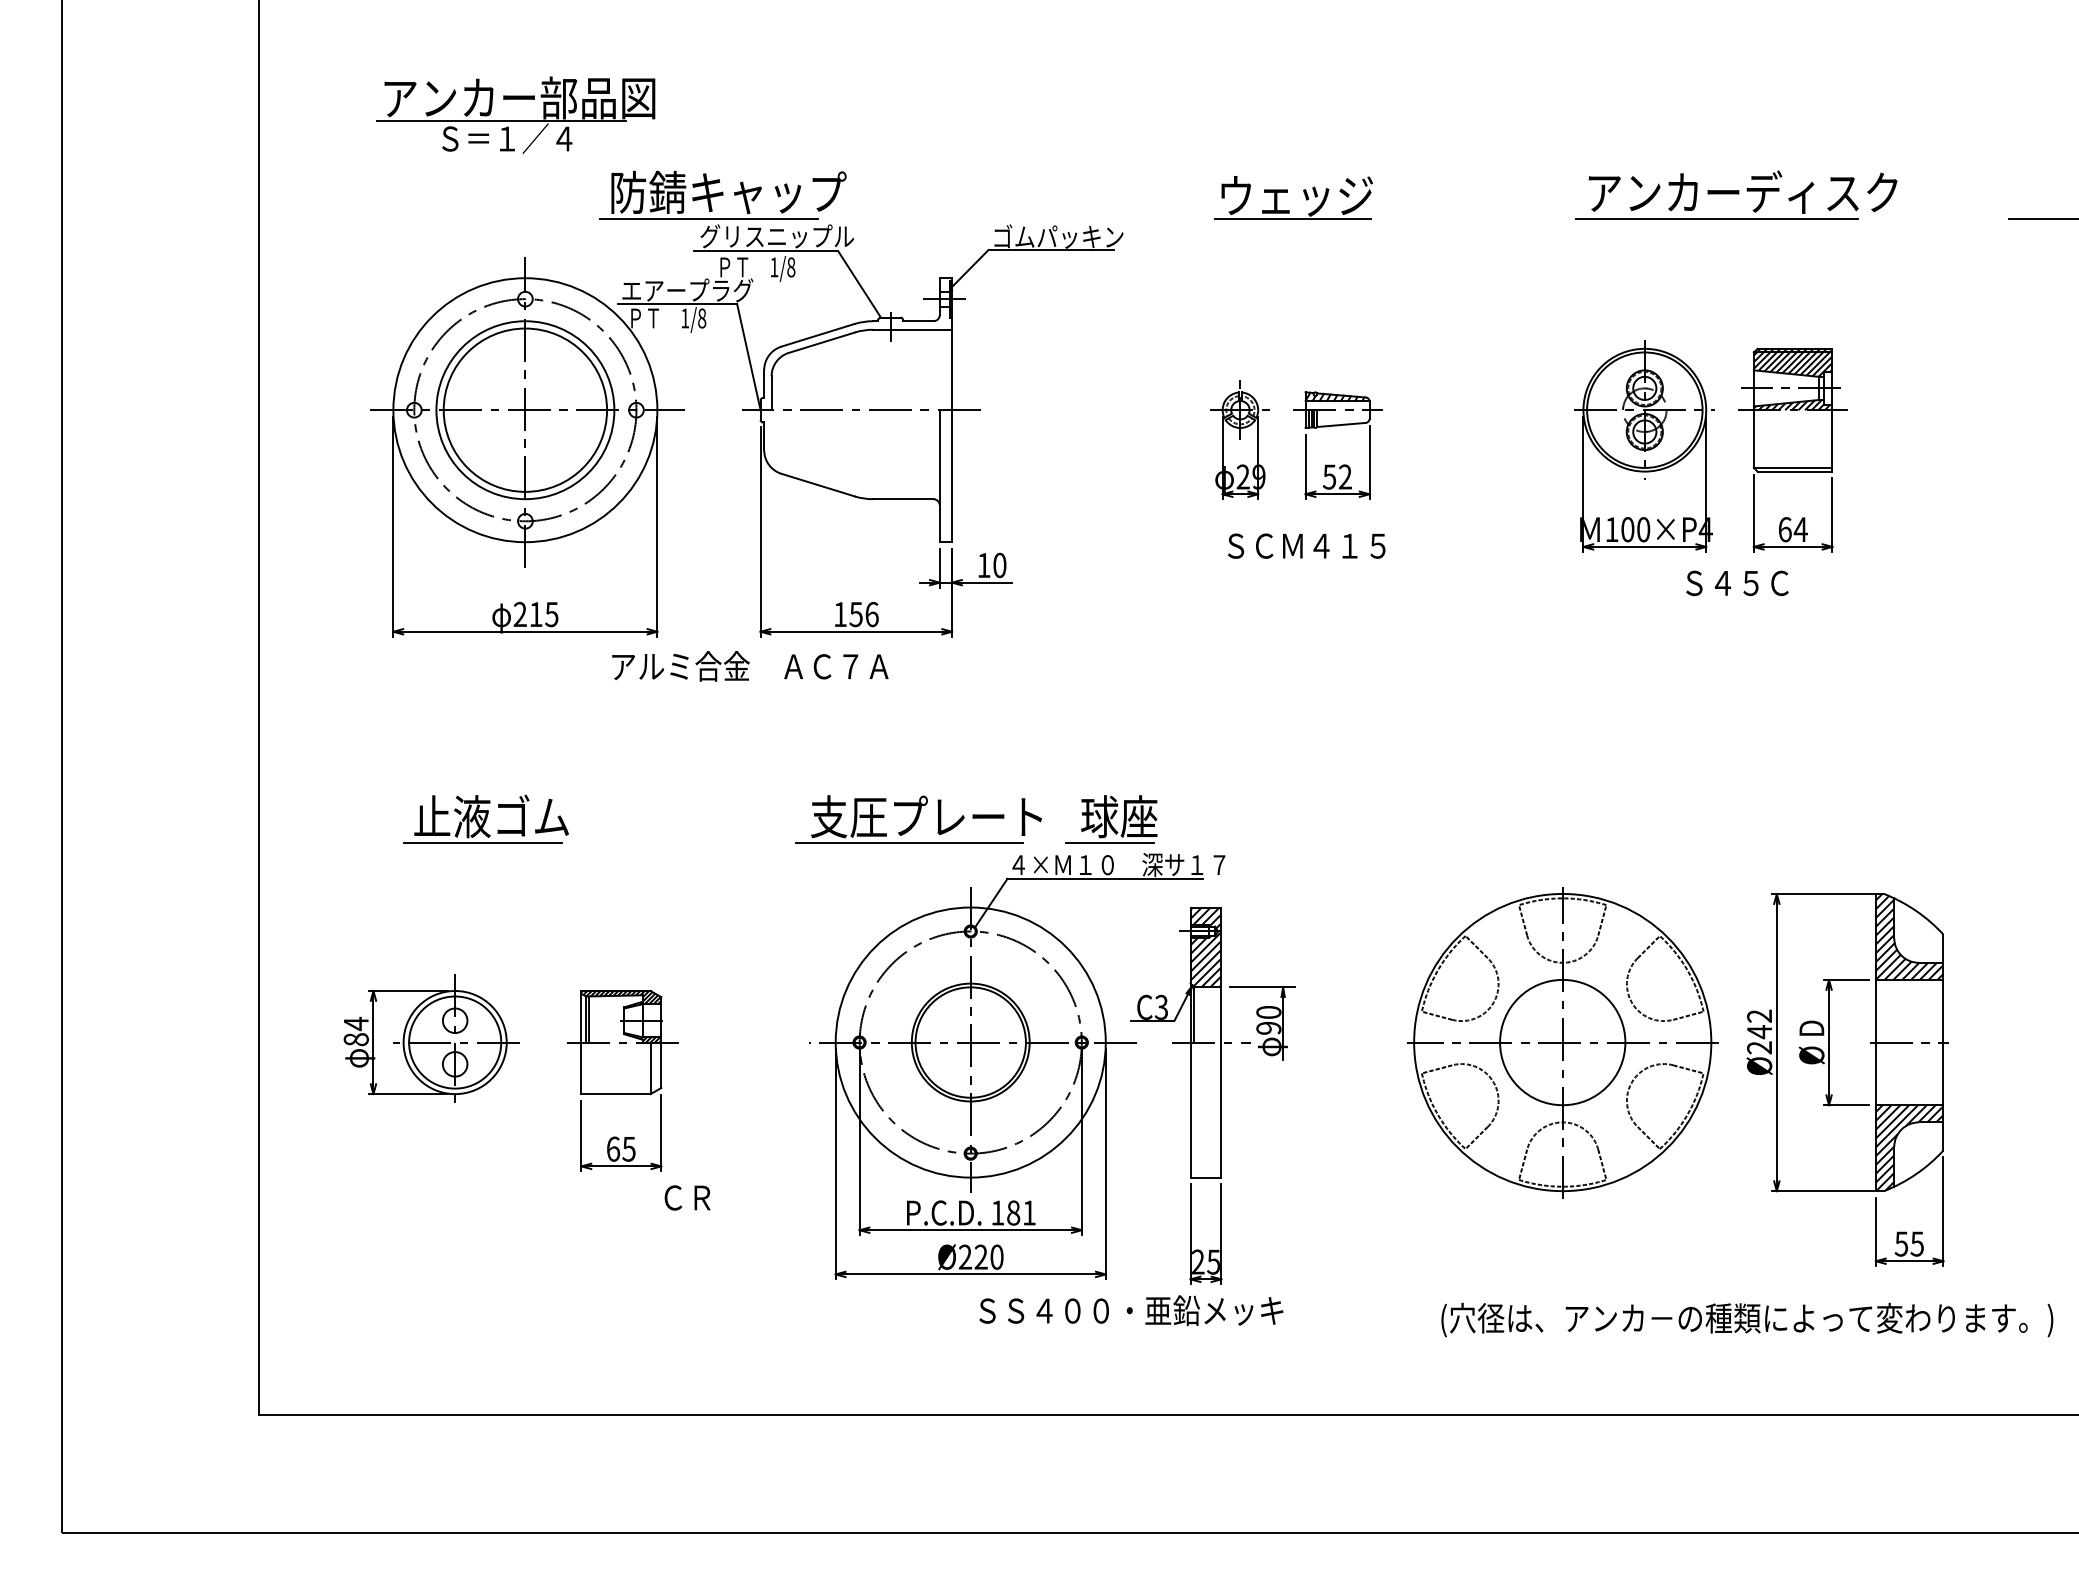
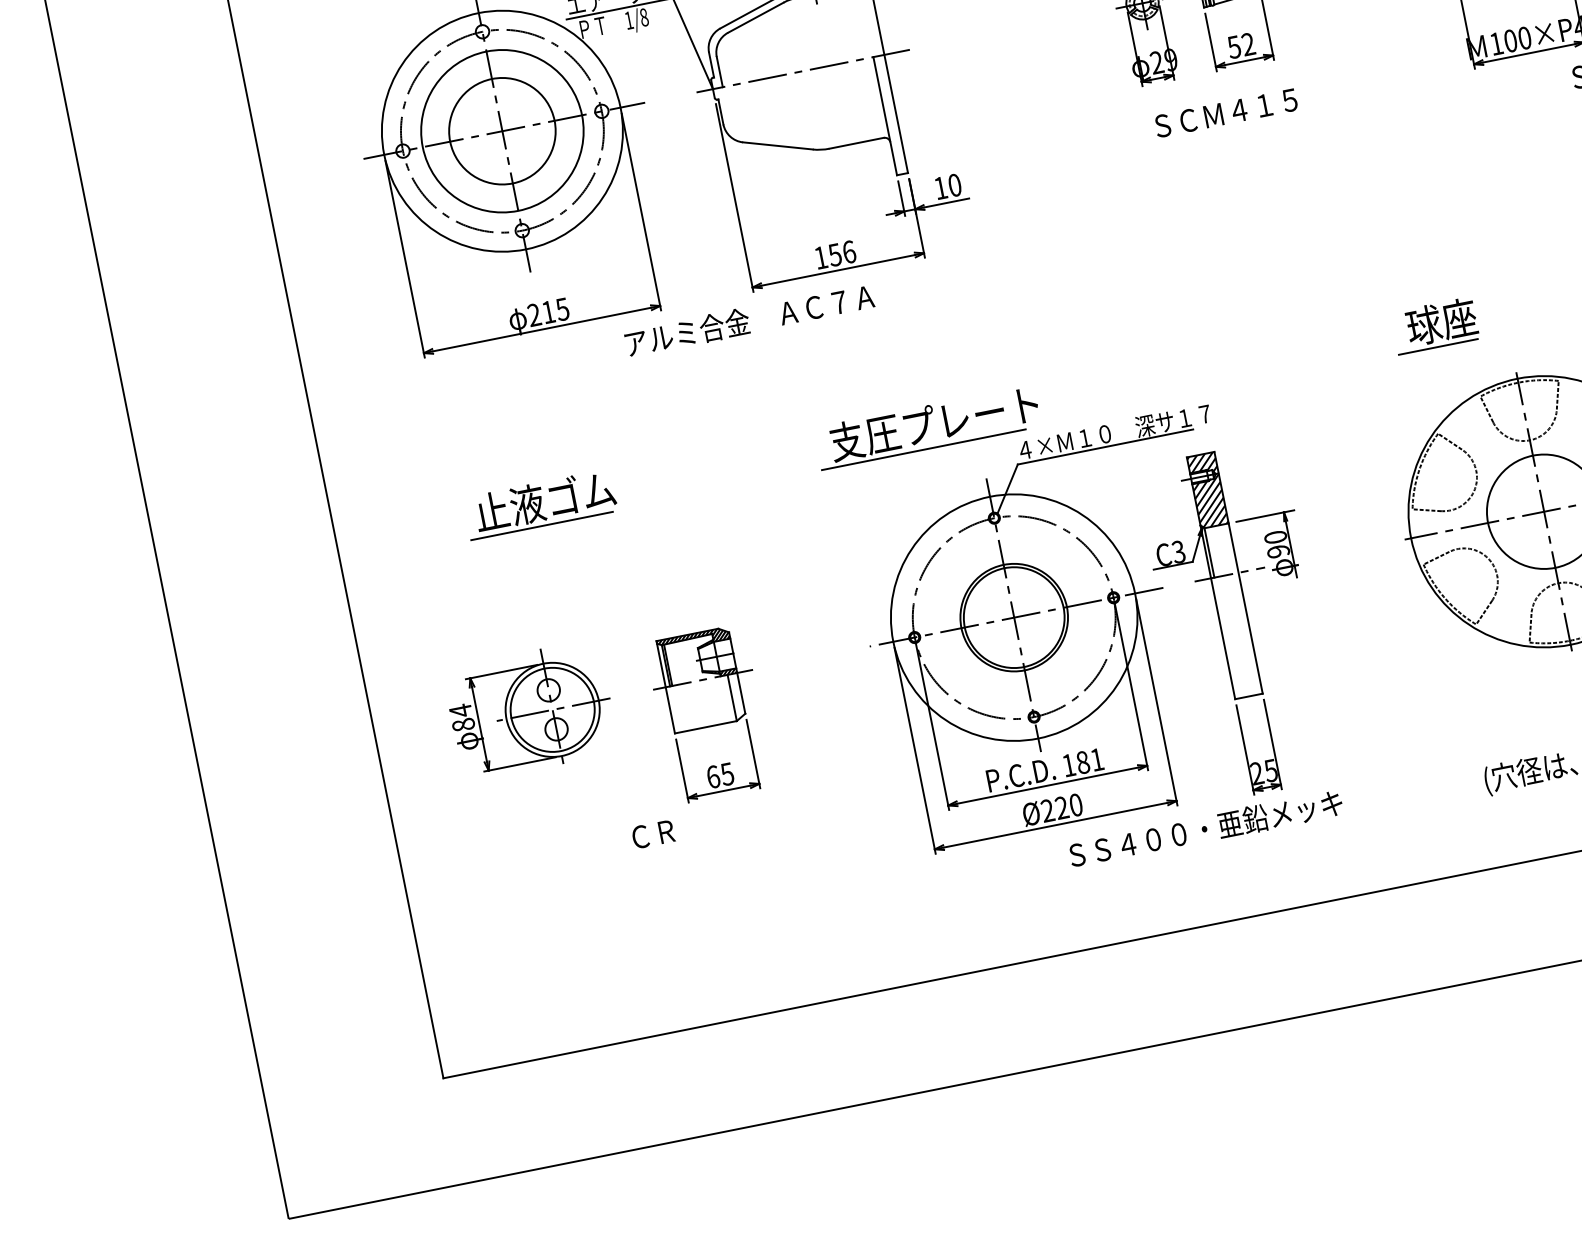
circle: (525, 409) -> (502, 130), size x0.71
part: (1111, 819) -> (1435, 325), moved
text: (687, 1197) -> (653, 834), moved

